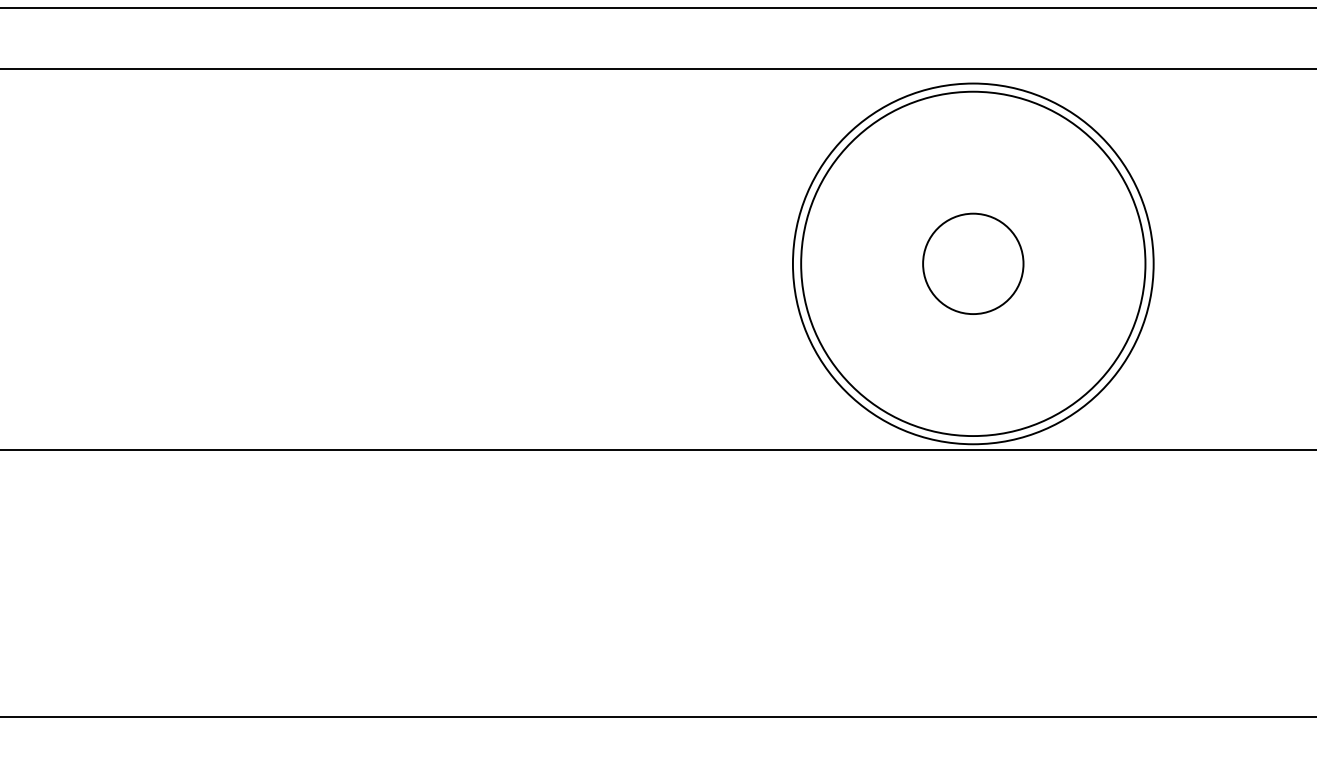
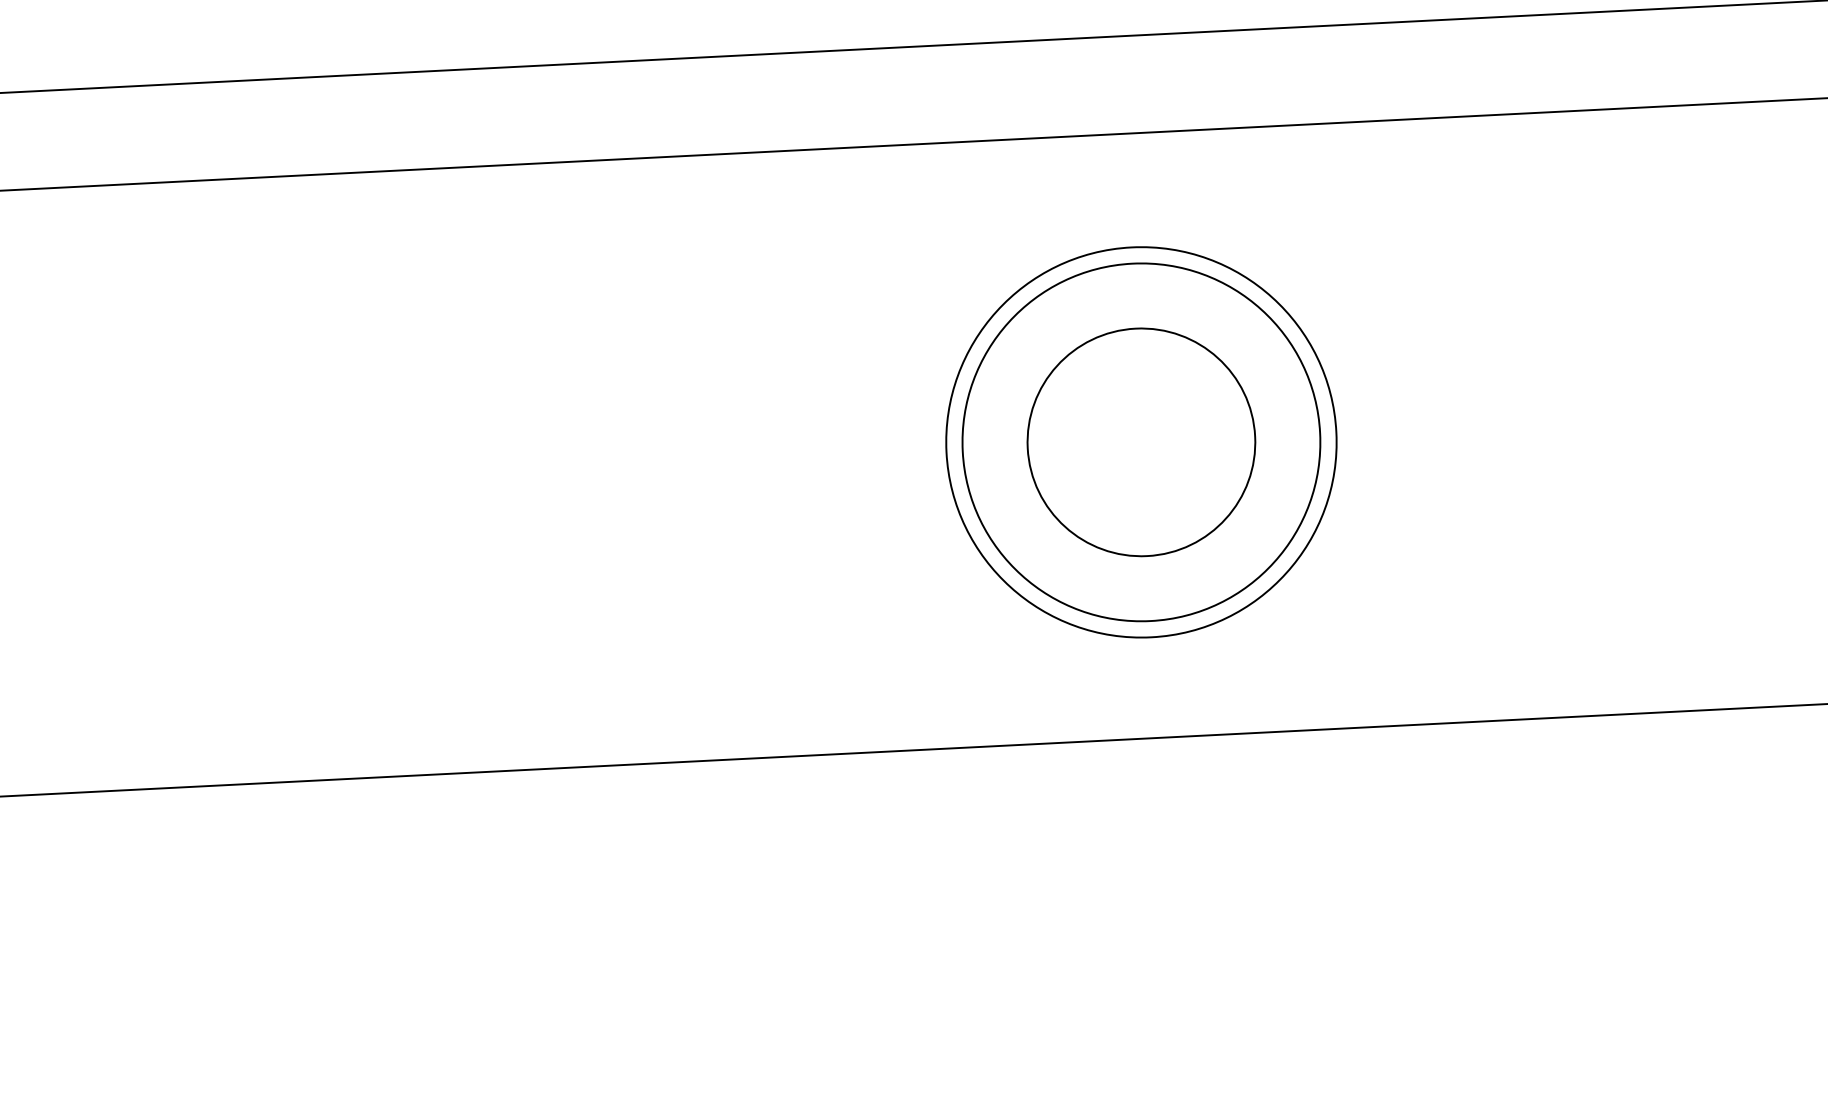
circle: (973, 263) -> (1141, 441), size x0.62
circle: (973, 263) -> (1141, 441), size x0.71
circle: (973, 263) -> (1141, 441), size x1.43

